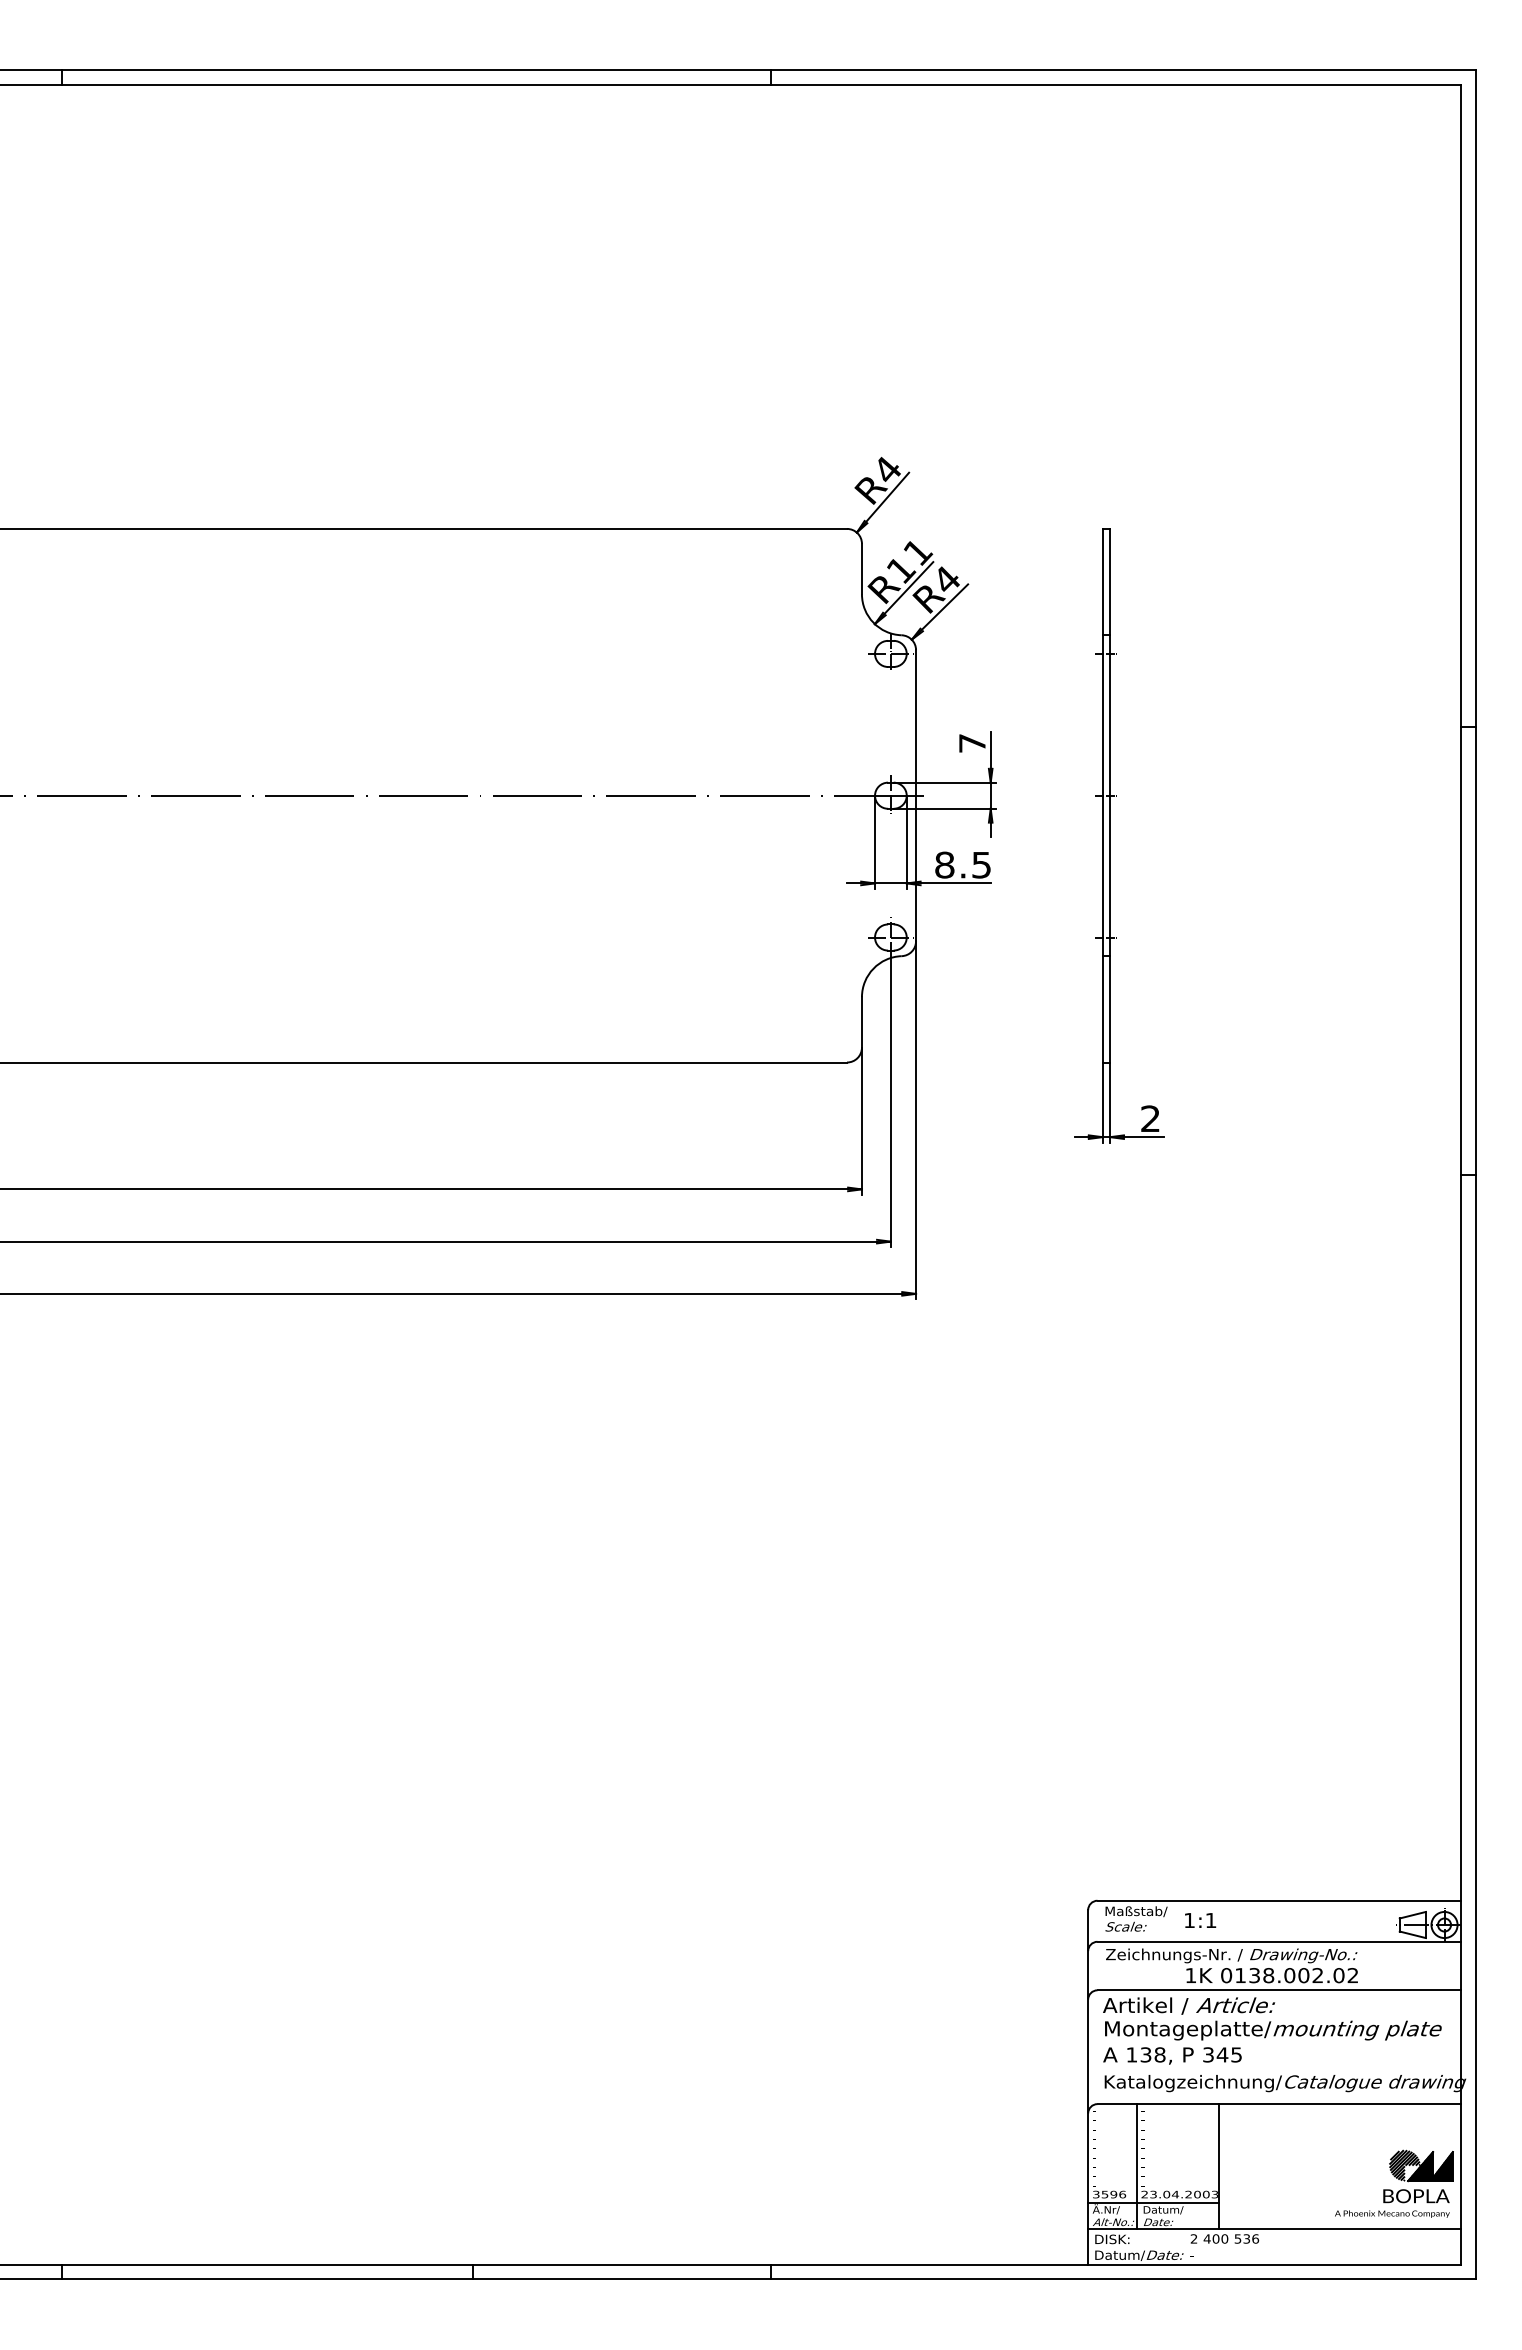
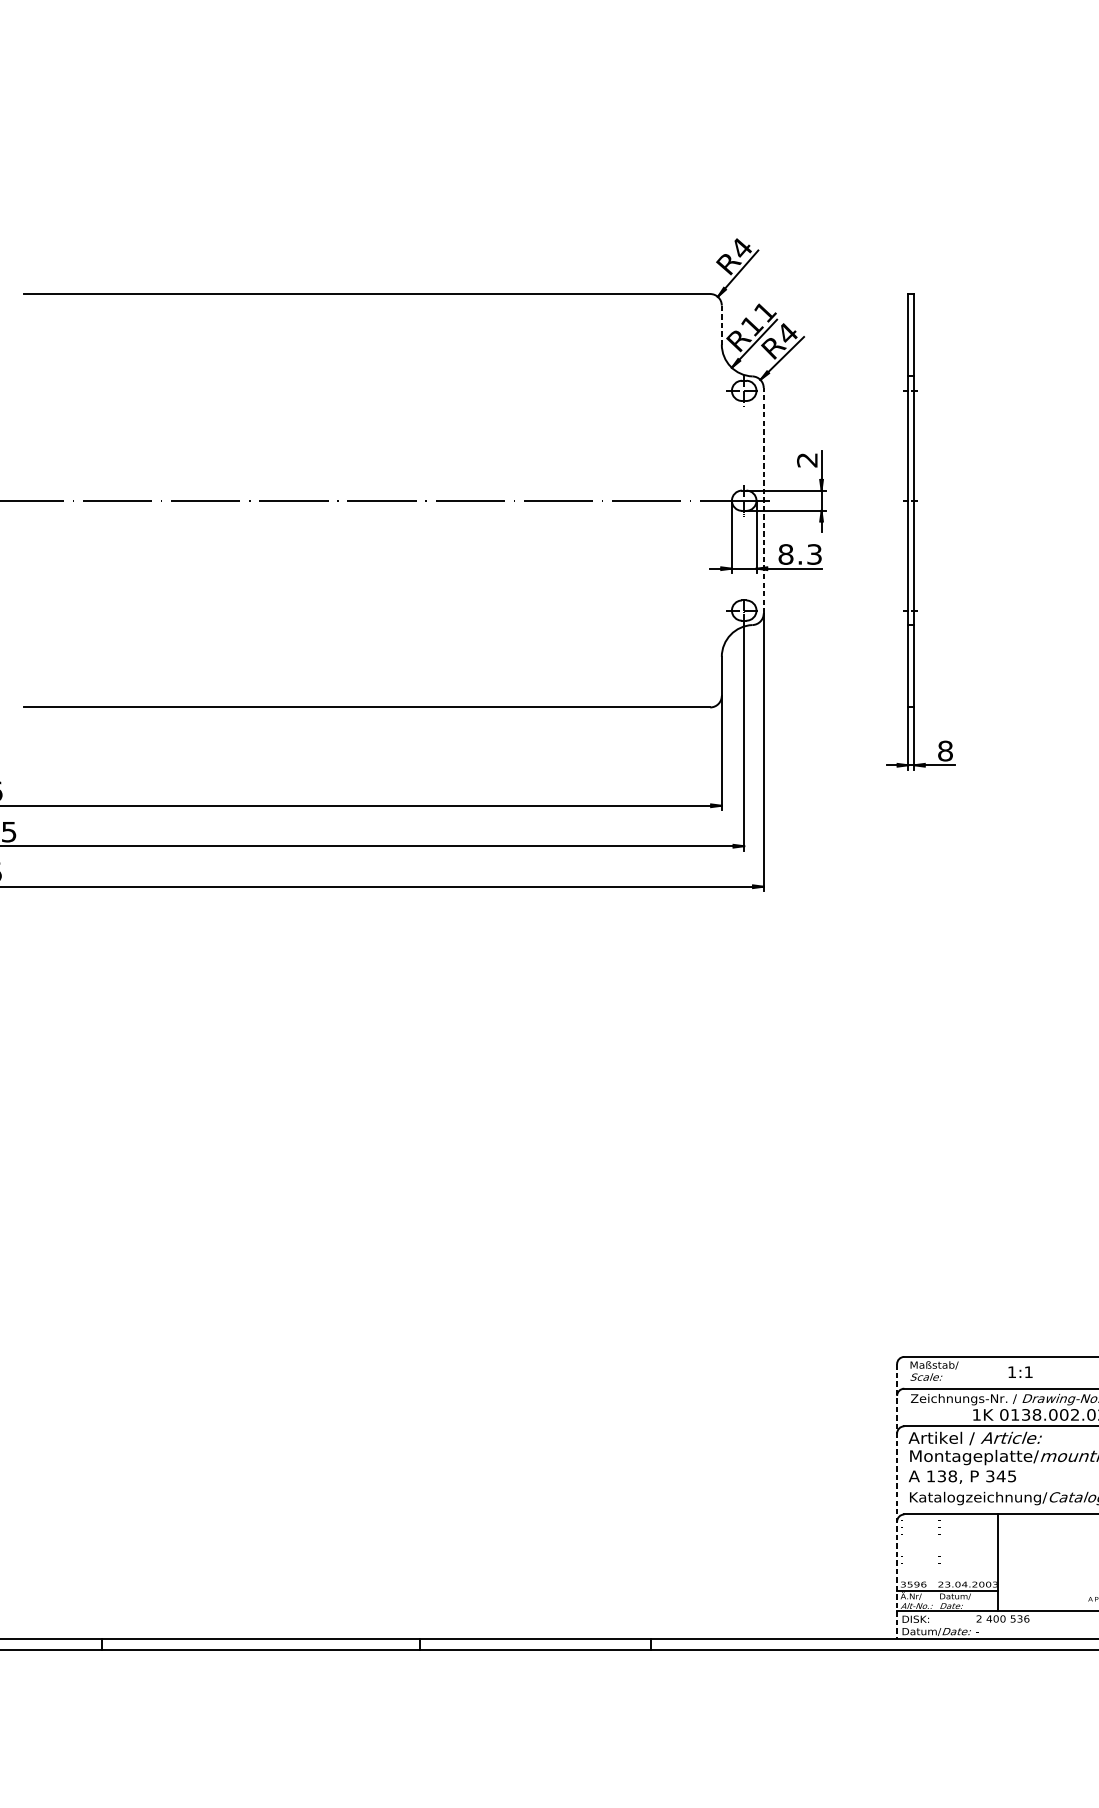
line: (861, 569) -> (721, 325), solid -> dashed
text: (972, 743) -> (807, 460), 7 -> 2
line: (916, 795) -> (764, 500), solid -> dashed
text: (981, 864) -> (814, 554), 8.5 -> 8.3
text: (1150, 1118) -> (945, 750), 2 -> 8
text: (1200, 1920) -> (1020, 1372), moved
line: (1088, 2087) -> (897, 1501), solid -> dashed
line: (1136, 2166) -> (934, 1562), removed

